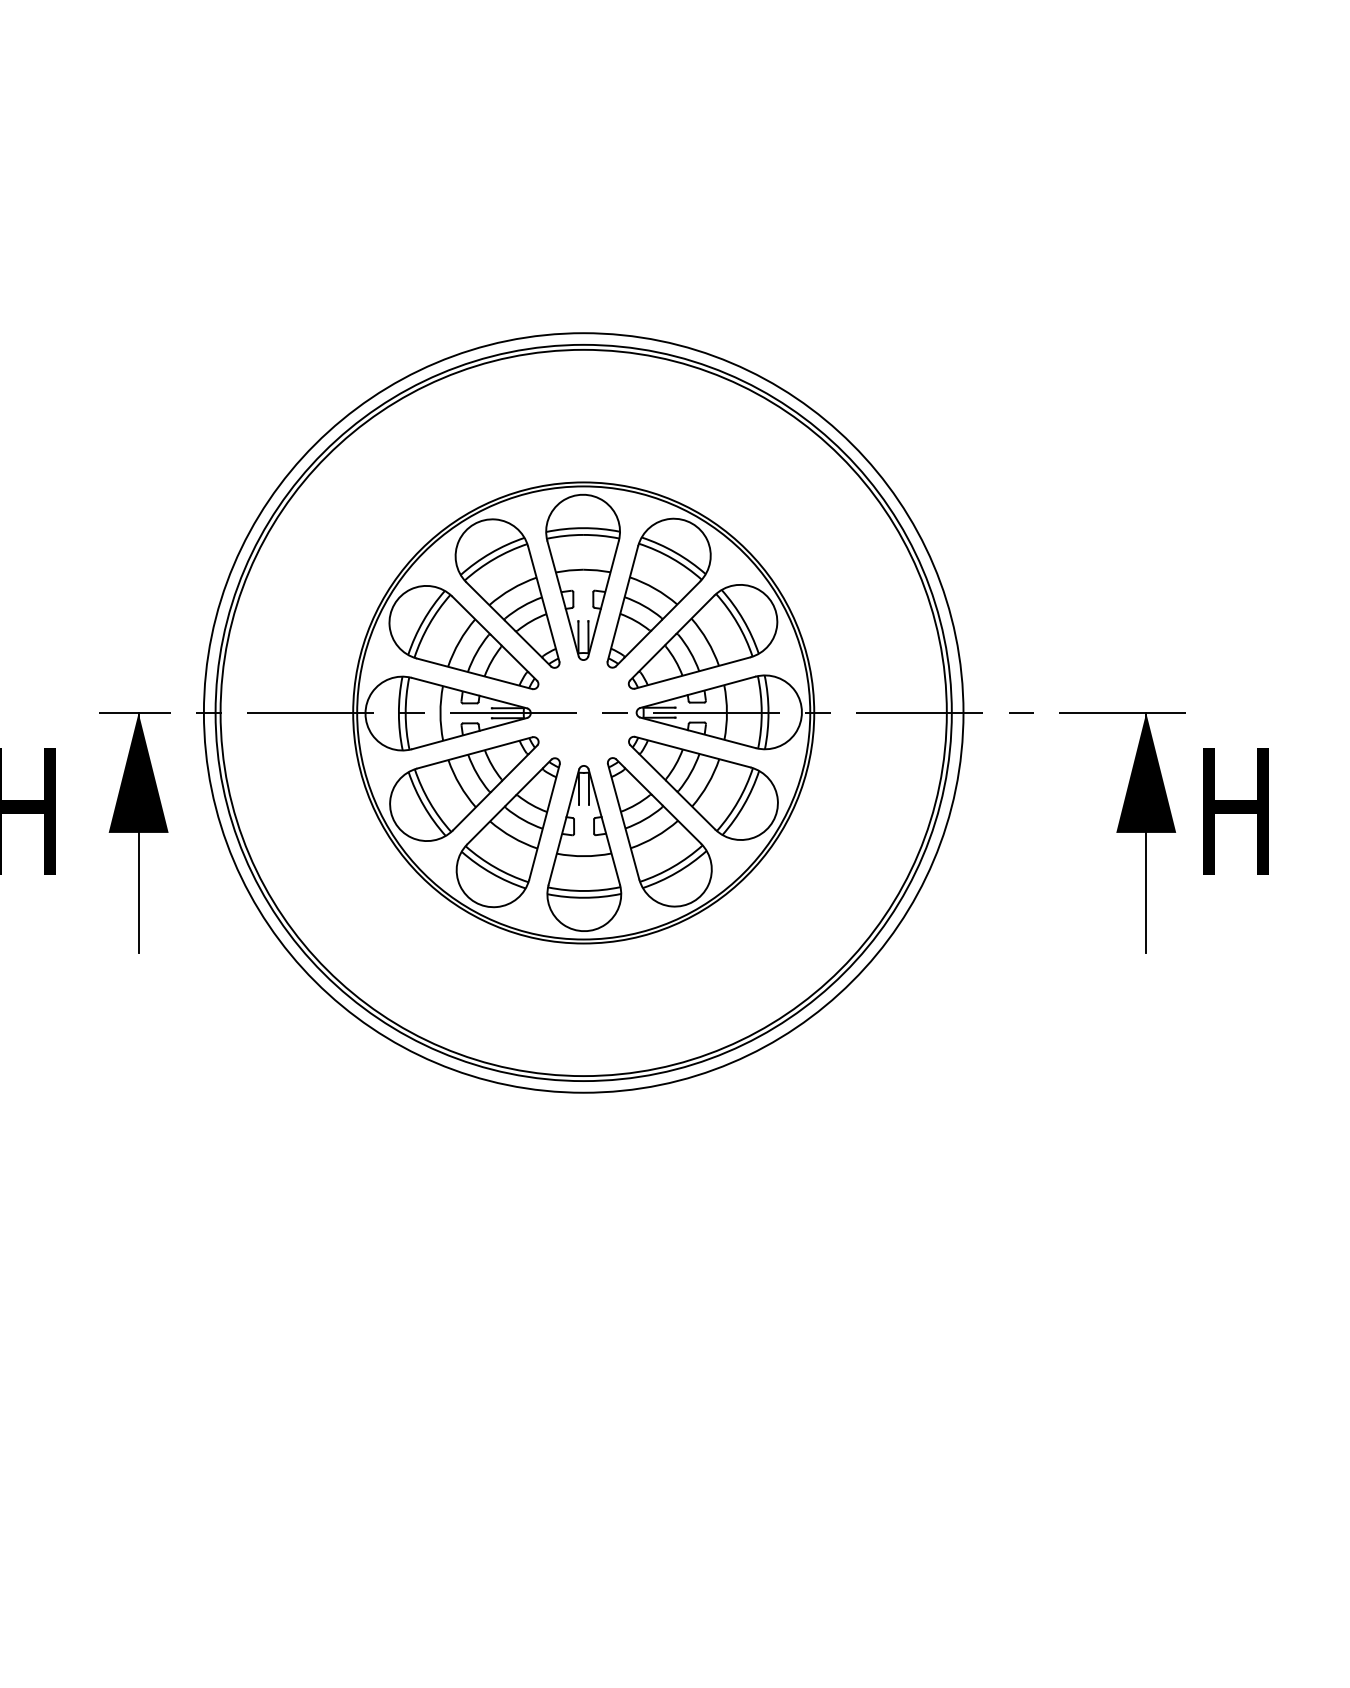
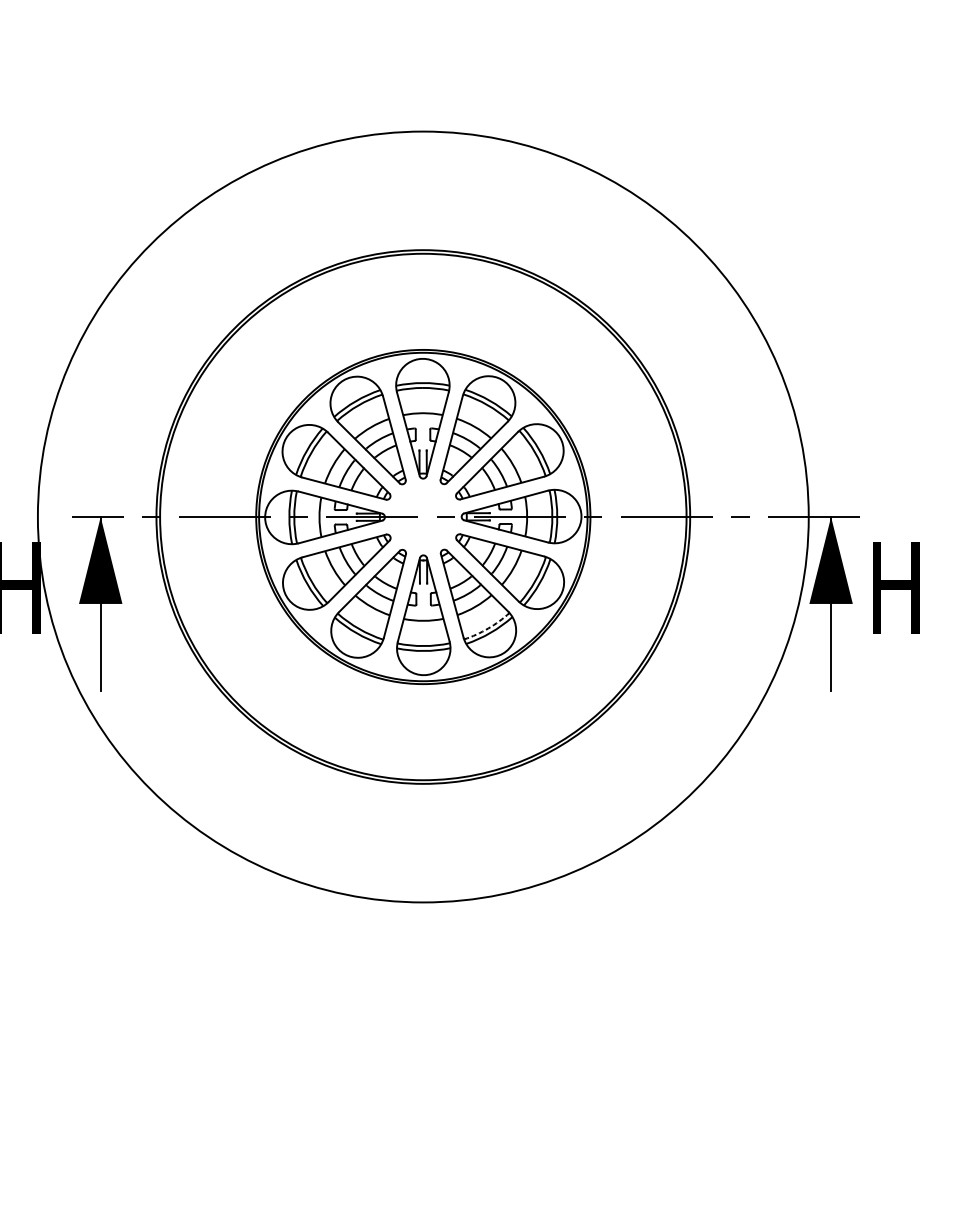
circle: (583, 712) -> (423, 516), size x1.4
arc: (673, 866) -> (488, 628), solid -> dashed

